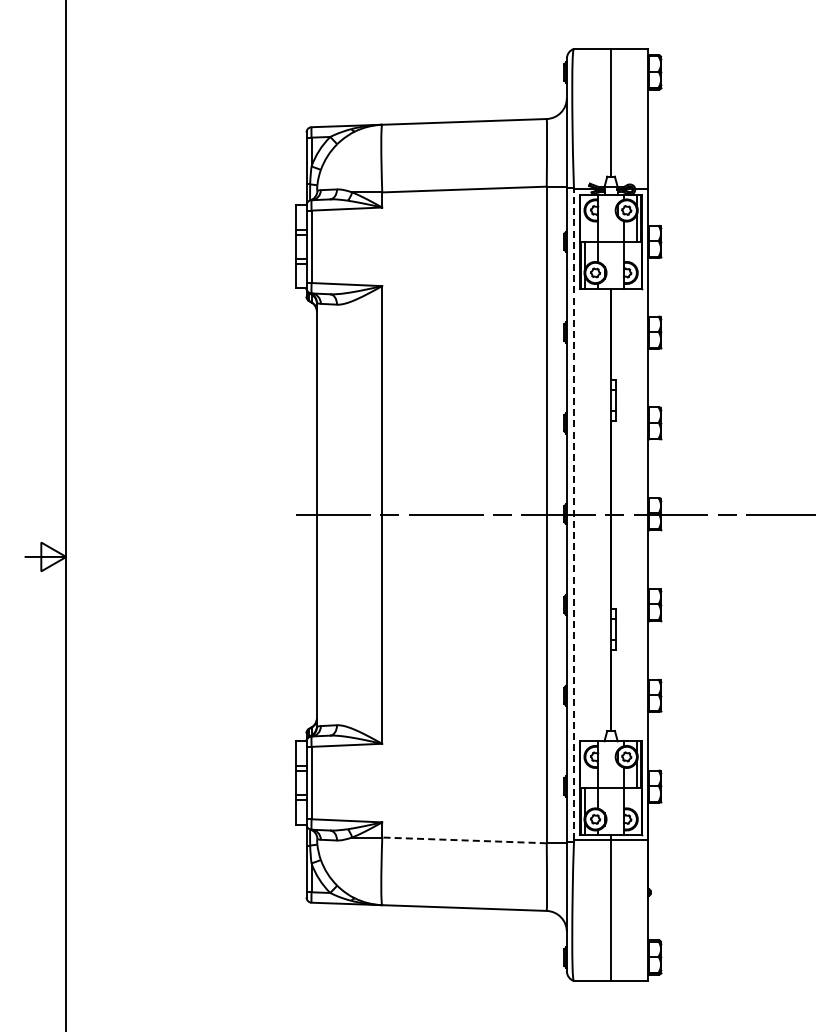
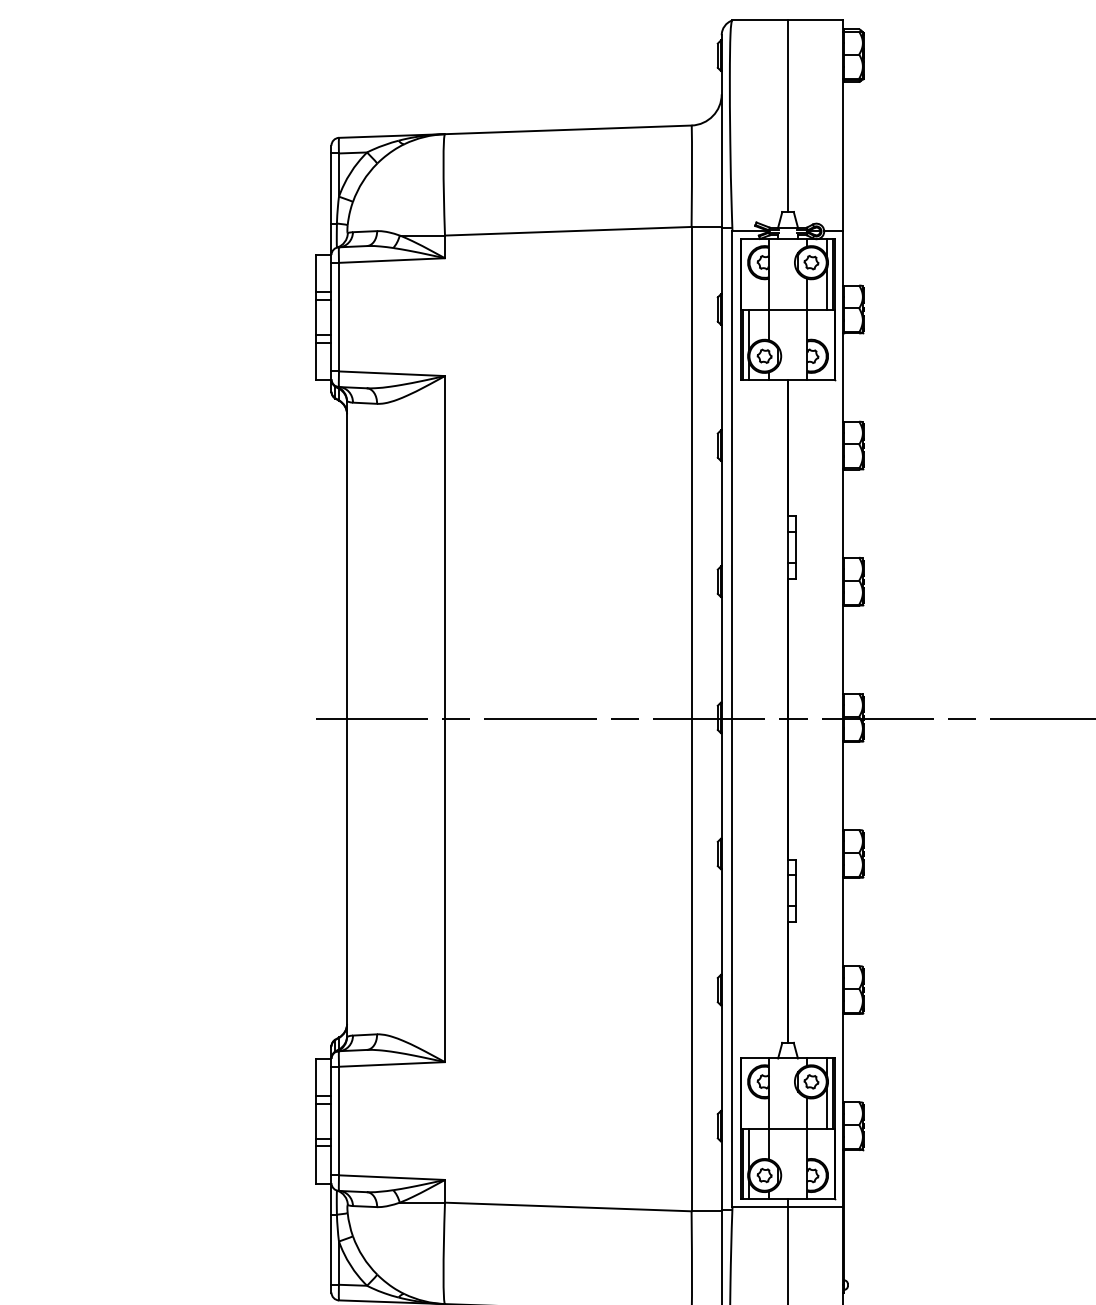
line: (574, 514) -> (733, 718), dashed -> solid
line: (464, 840) -> (568, 1207), dashed -> solid

